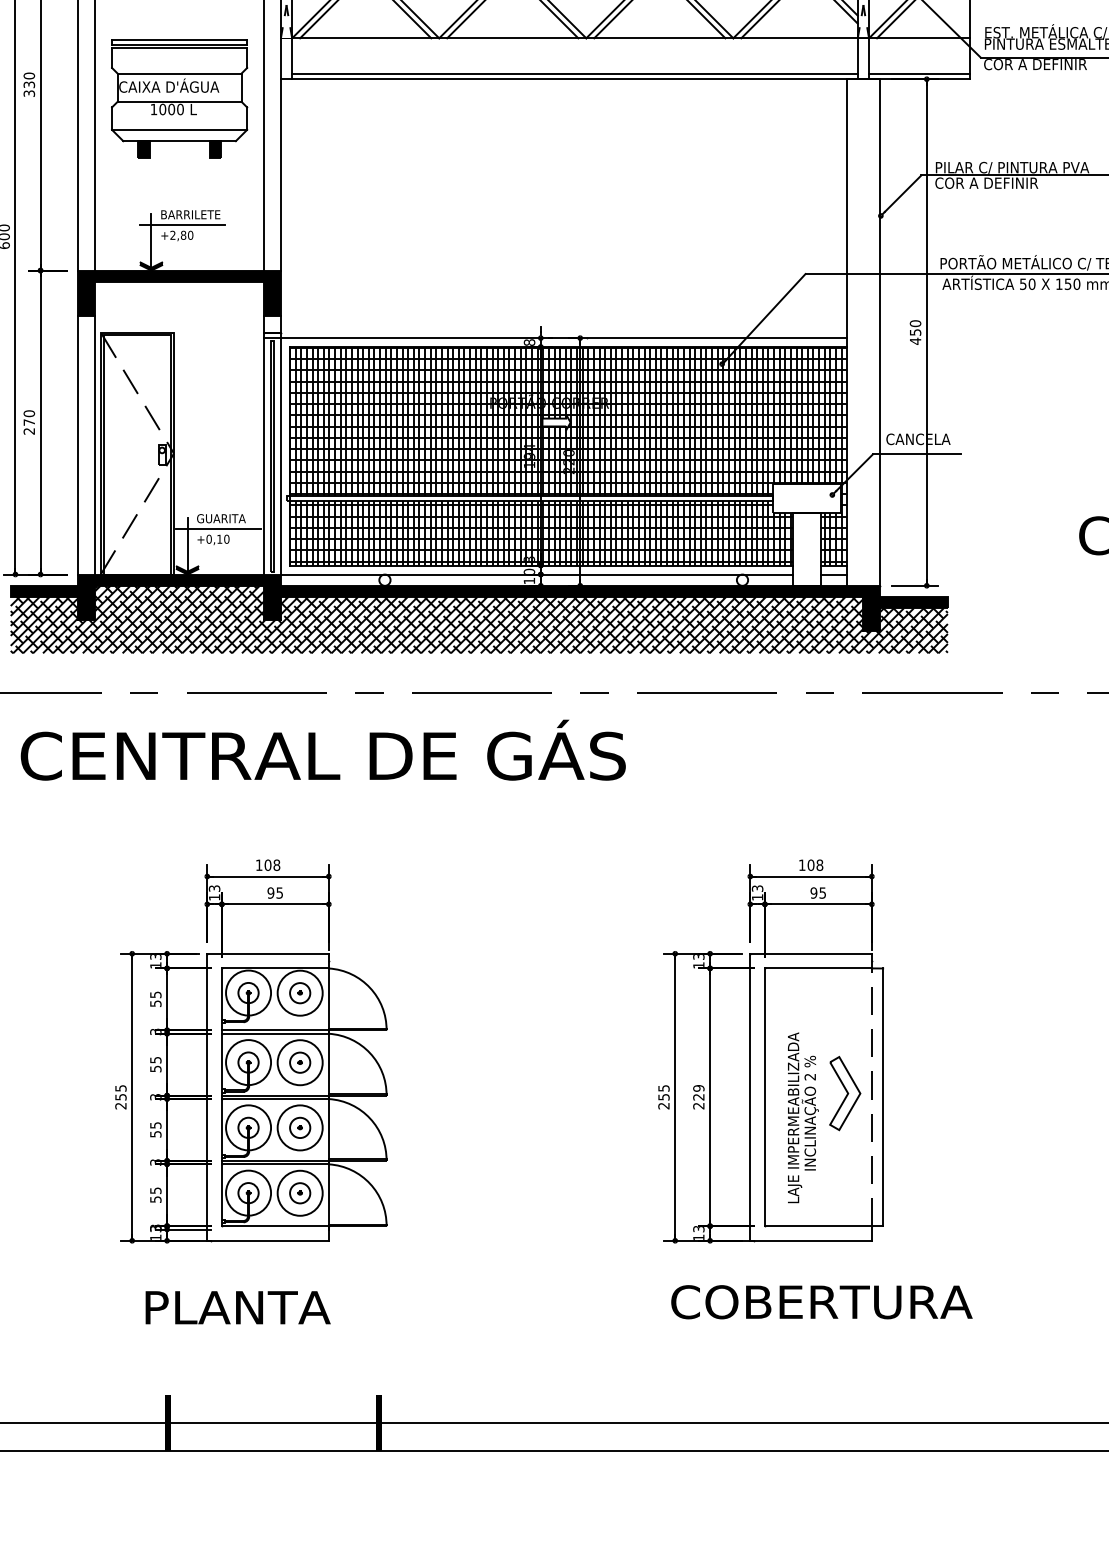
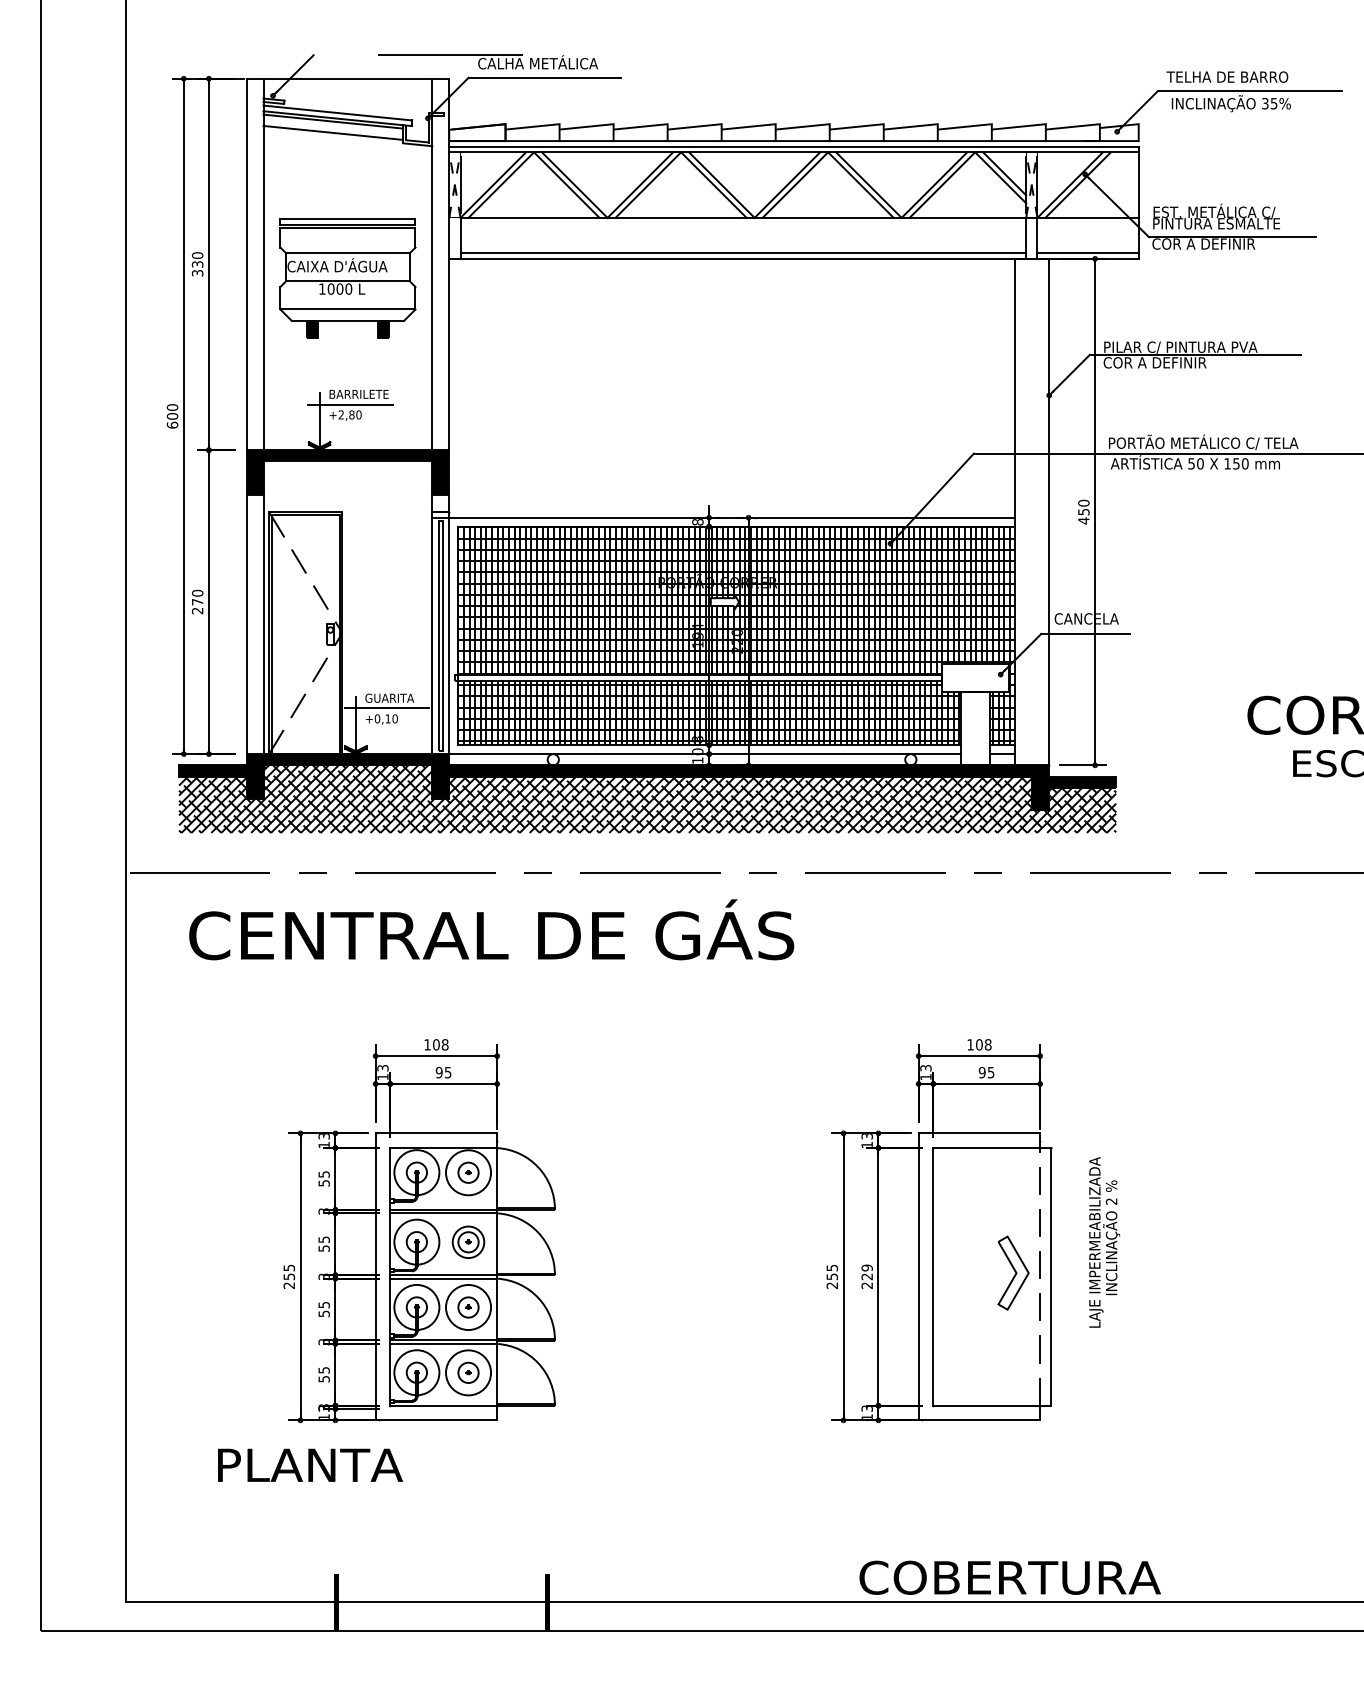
circle: (300, 1061) -> (468, 1241), size x0.7
text: (803, 1117) -> (1104, 1242), moved
text: (821, 1301) -> (1009, 1577), moved
text: (238, 1306) -> (310, 1464), moved

